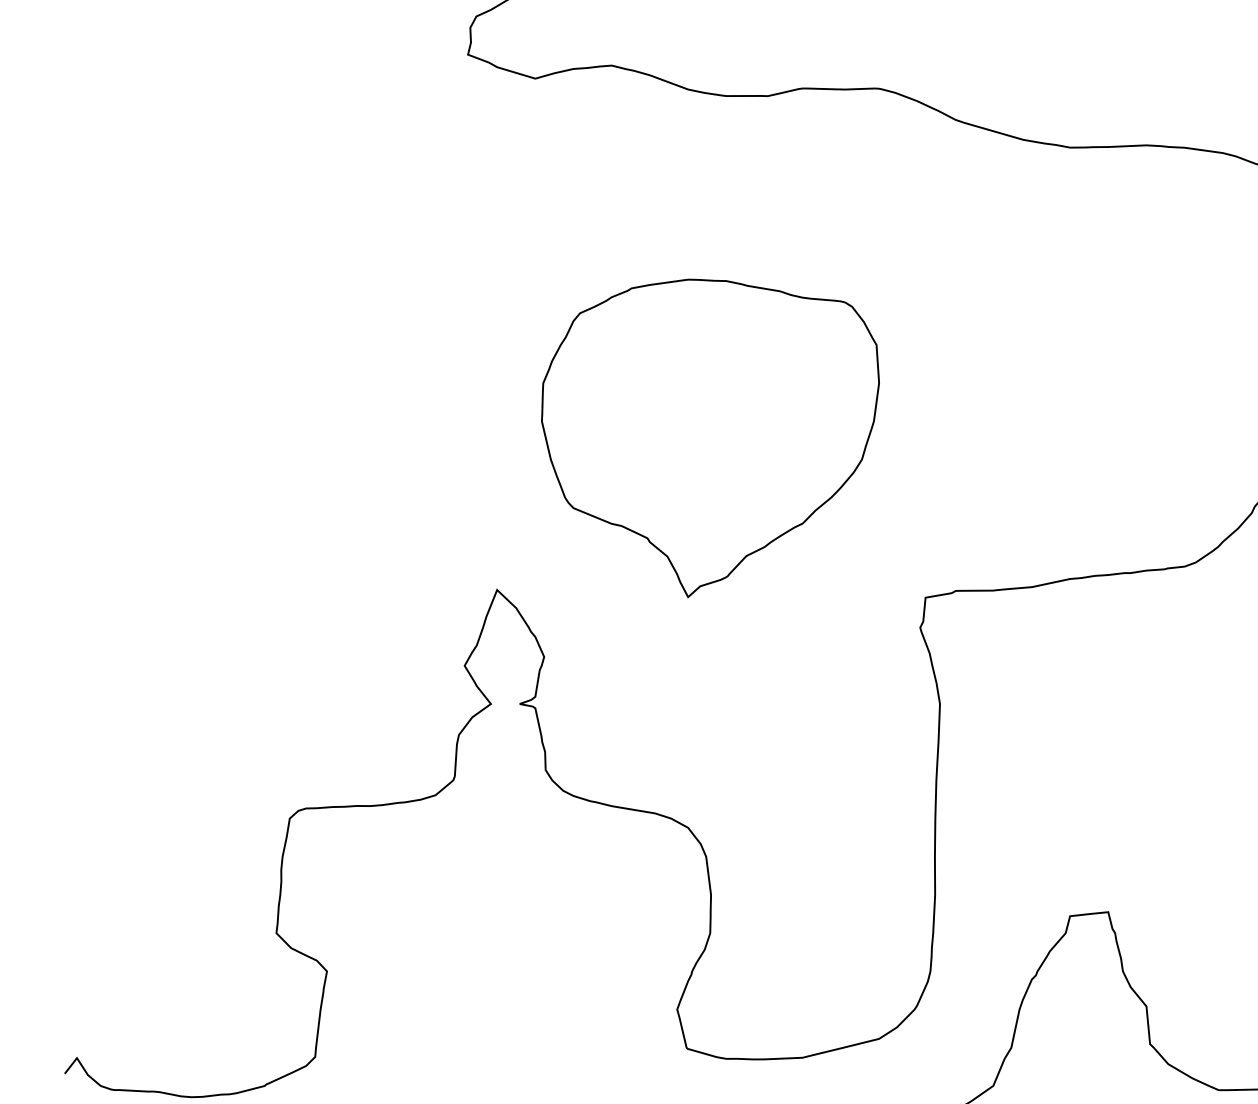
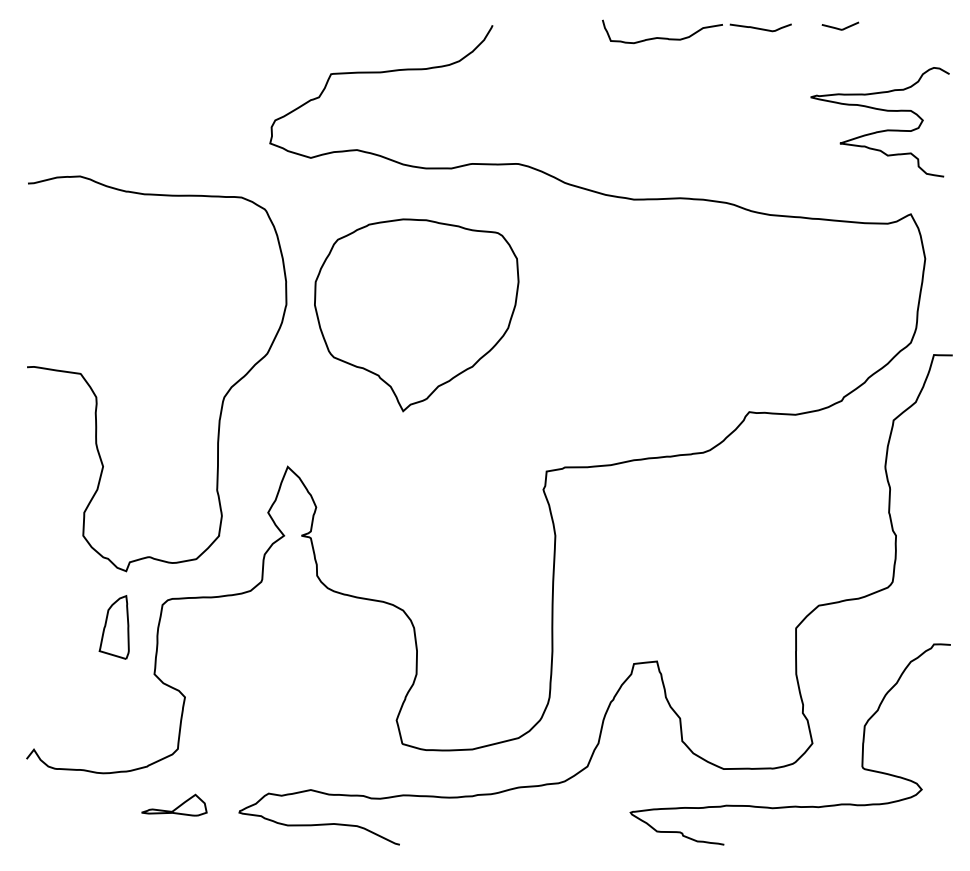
part: (710, 438) -> (416, 315), moved
curve: (182, 475) -> (97, 397), added
part: (208, 855) -> (113, 627), added

